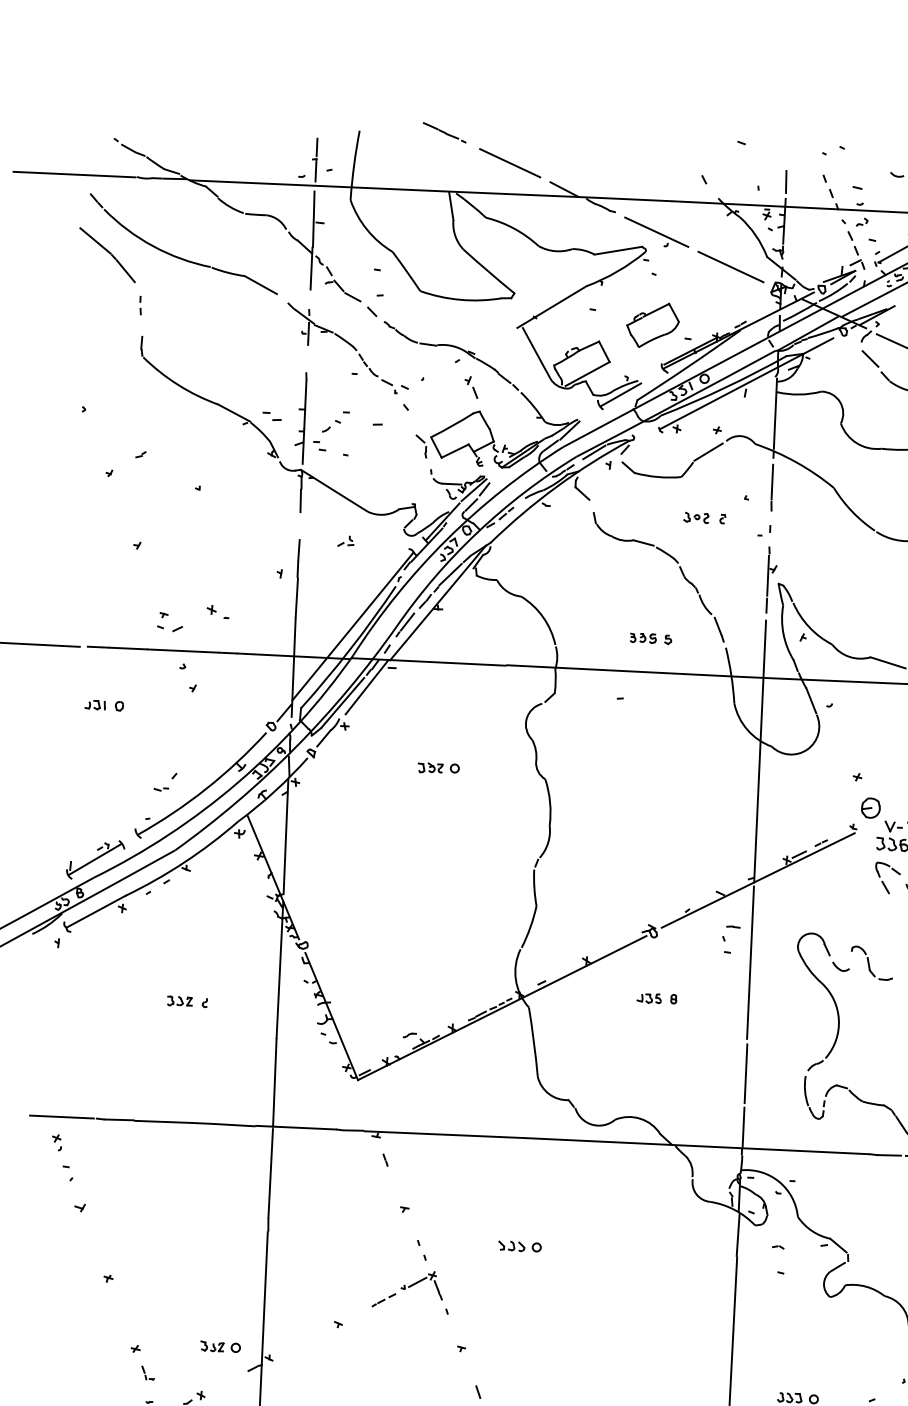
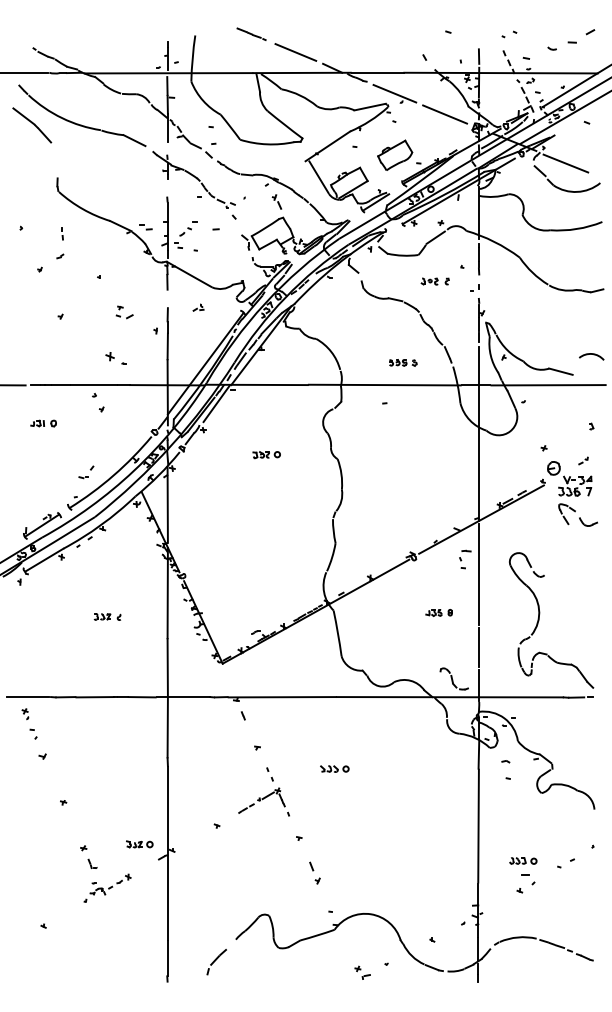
part: (140, 305) -> (62, 233), moved
part: (217, 610) -> (115, 357), size x1.4
part: (169, 622) -> (124, 312), moved
part: (870, 962) -> (453, 678), moved
part: (656, 998) -> (438, 612), moved

